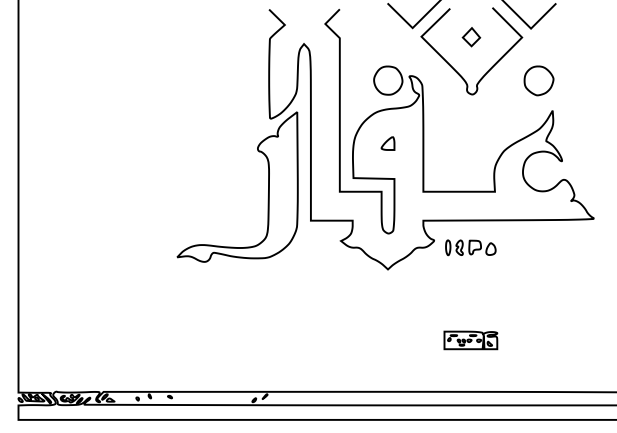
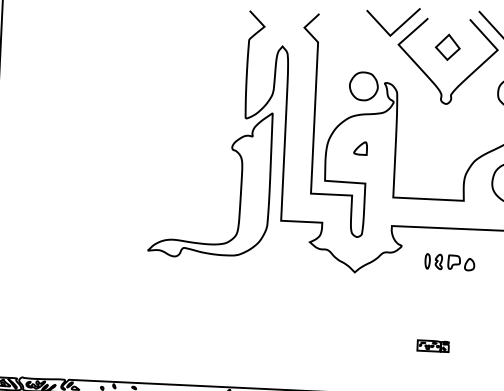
part: (471, 37) -> (447, 47), size x1.4
part: (470, 247) -> (449, 262), moved
part: (470, 340) -> (432, 346), size x0.6

